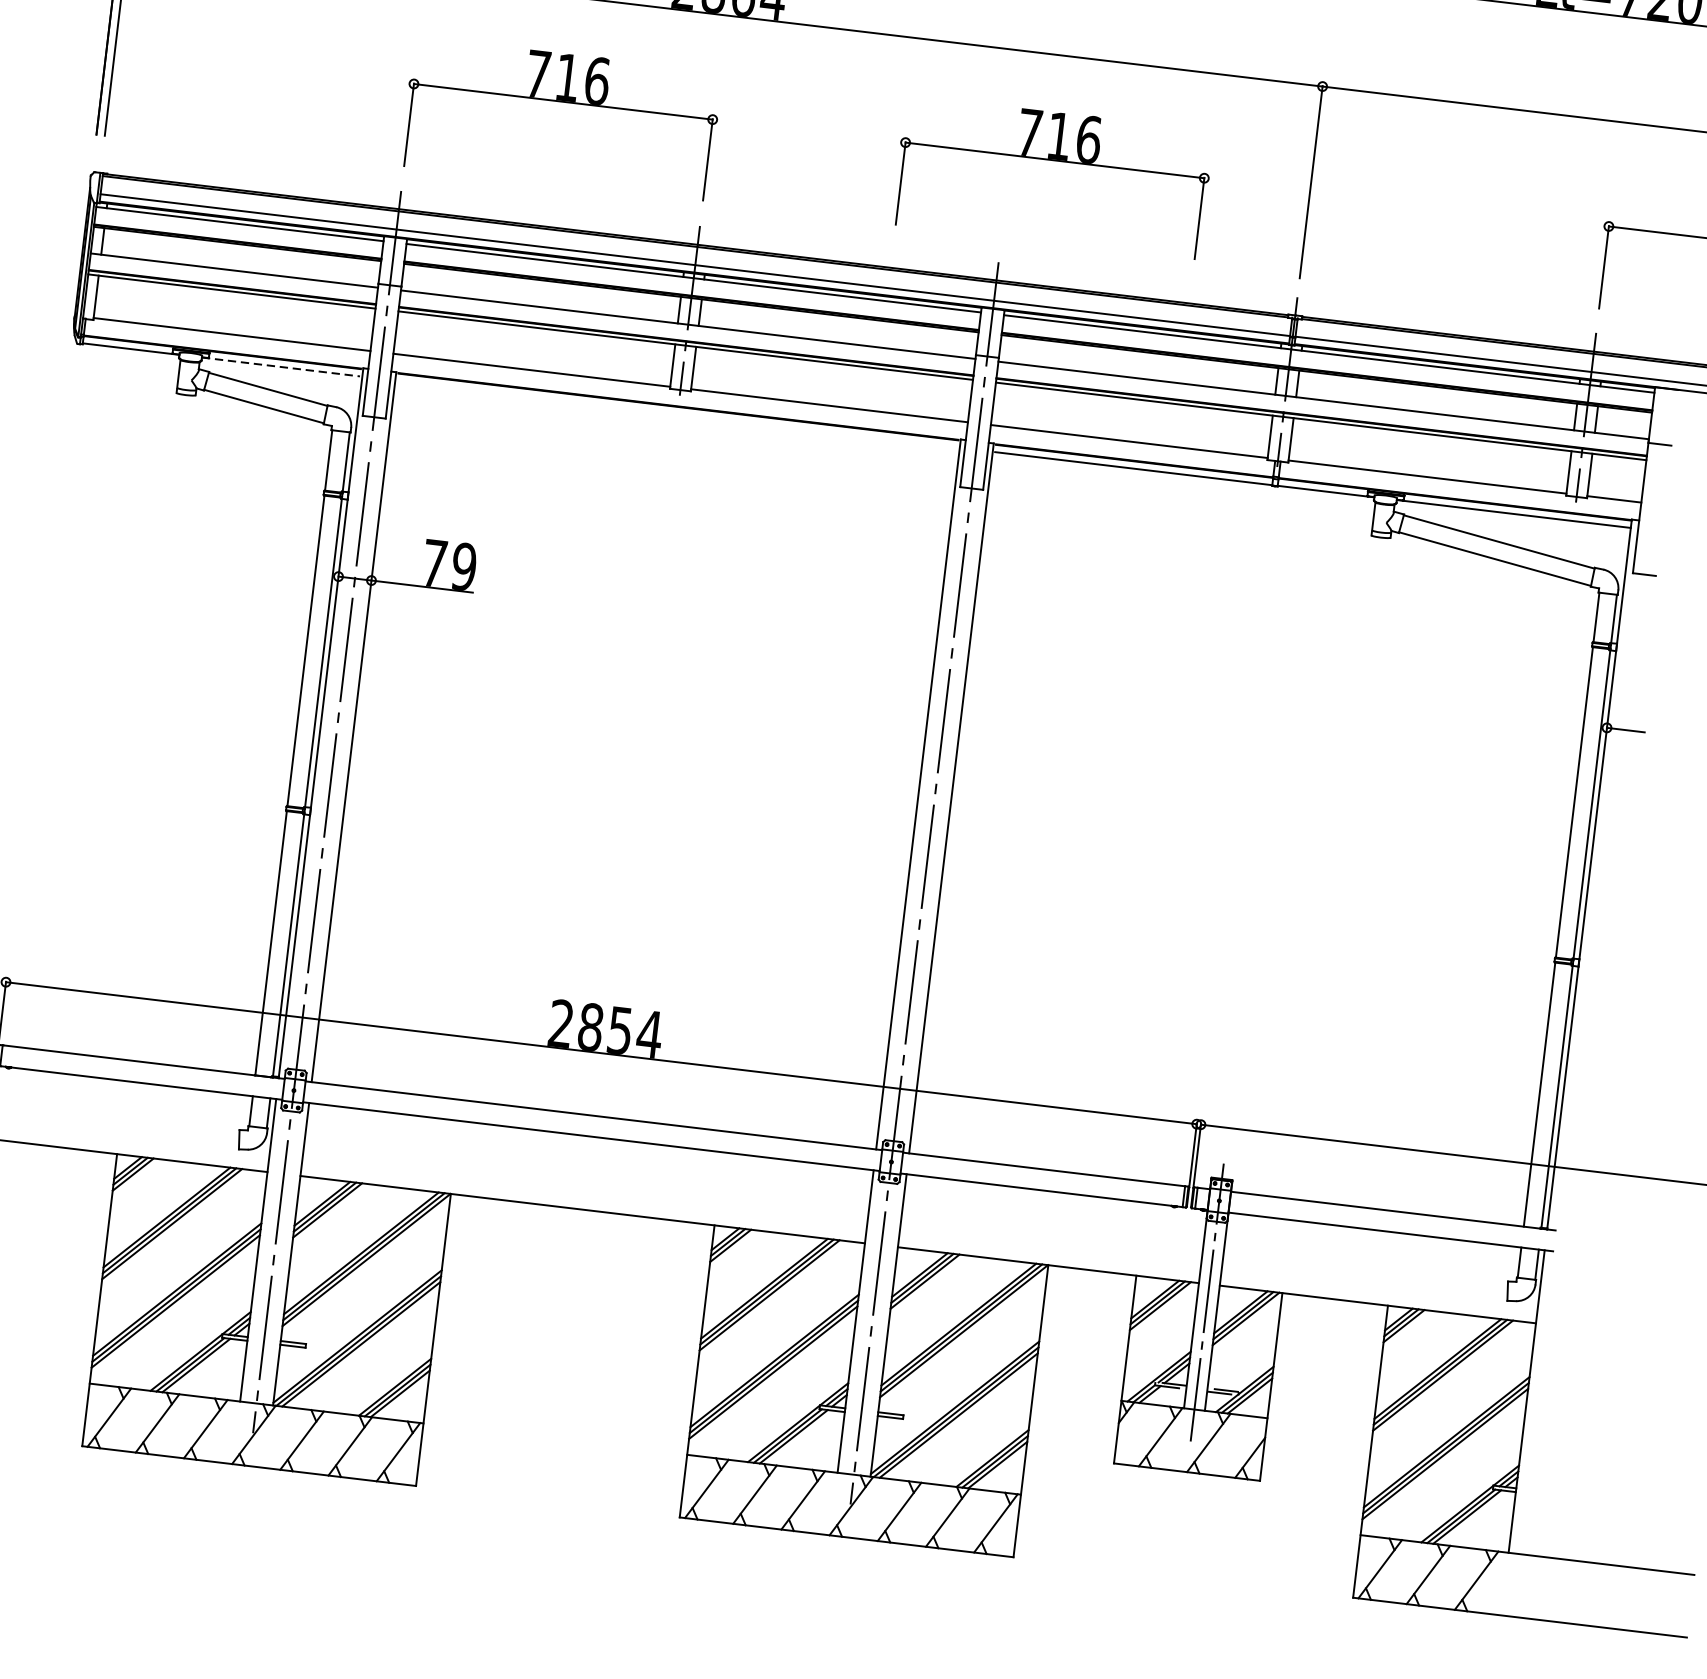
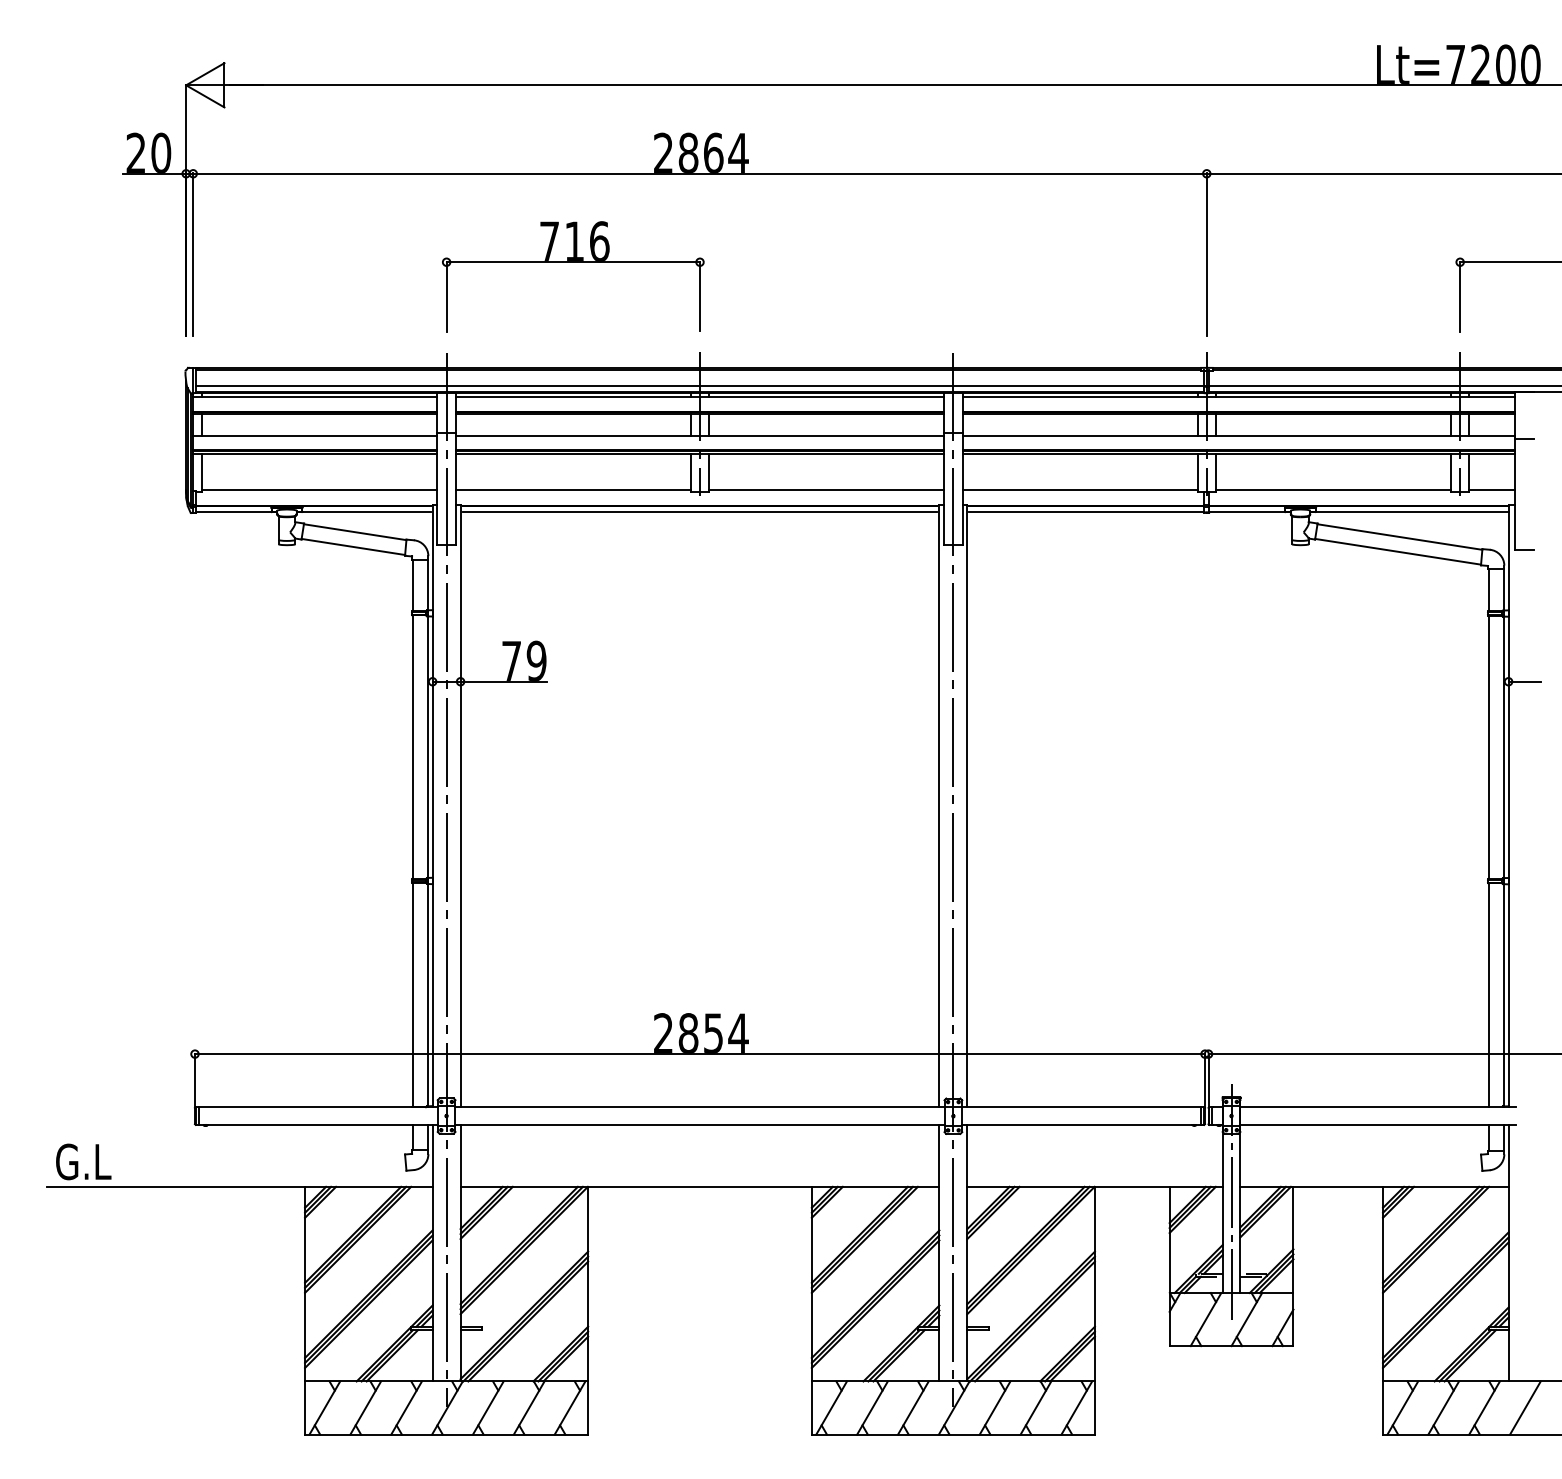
part: (1055, 160) -> (990, 262), removed
line: (281, 367) -> (364, 512), dashed -> solid
line: (676, 414) -> (699, 512), added
line: (1524, 1585) -> (1525, 1407), added

